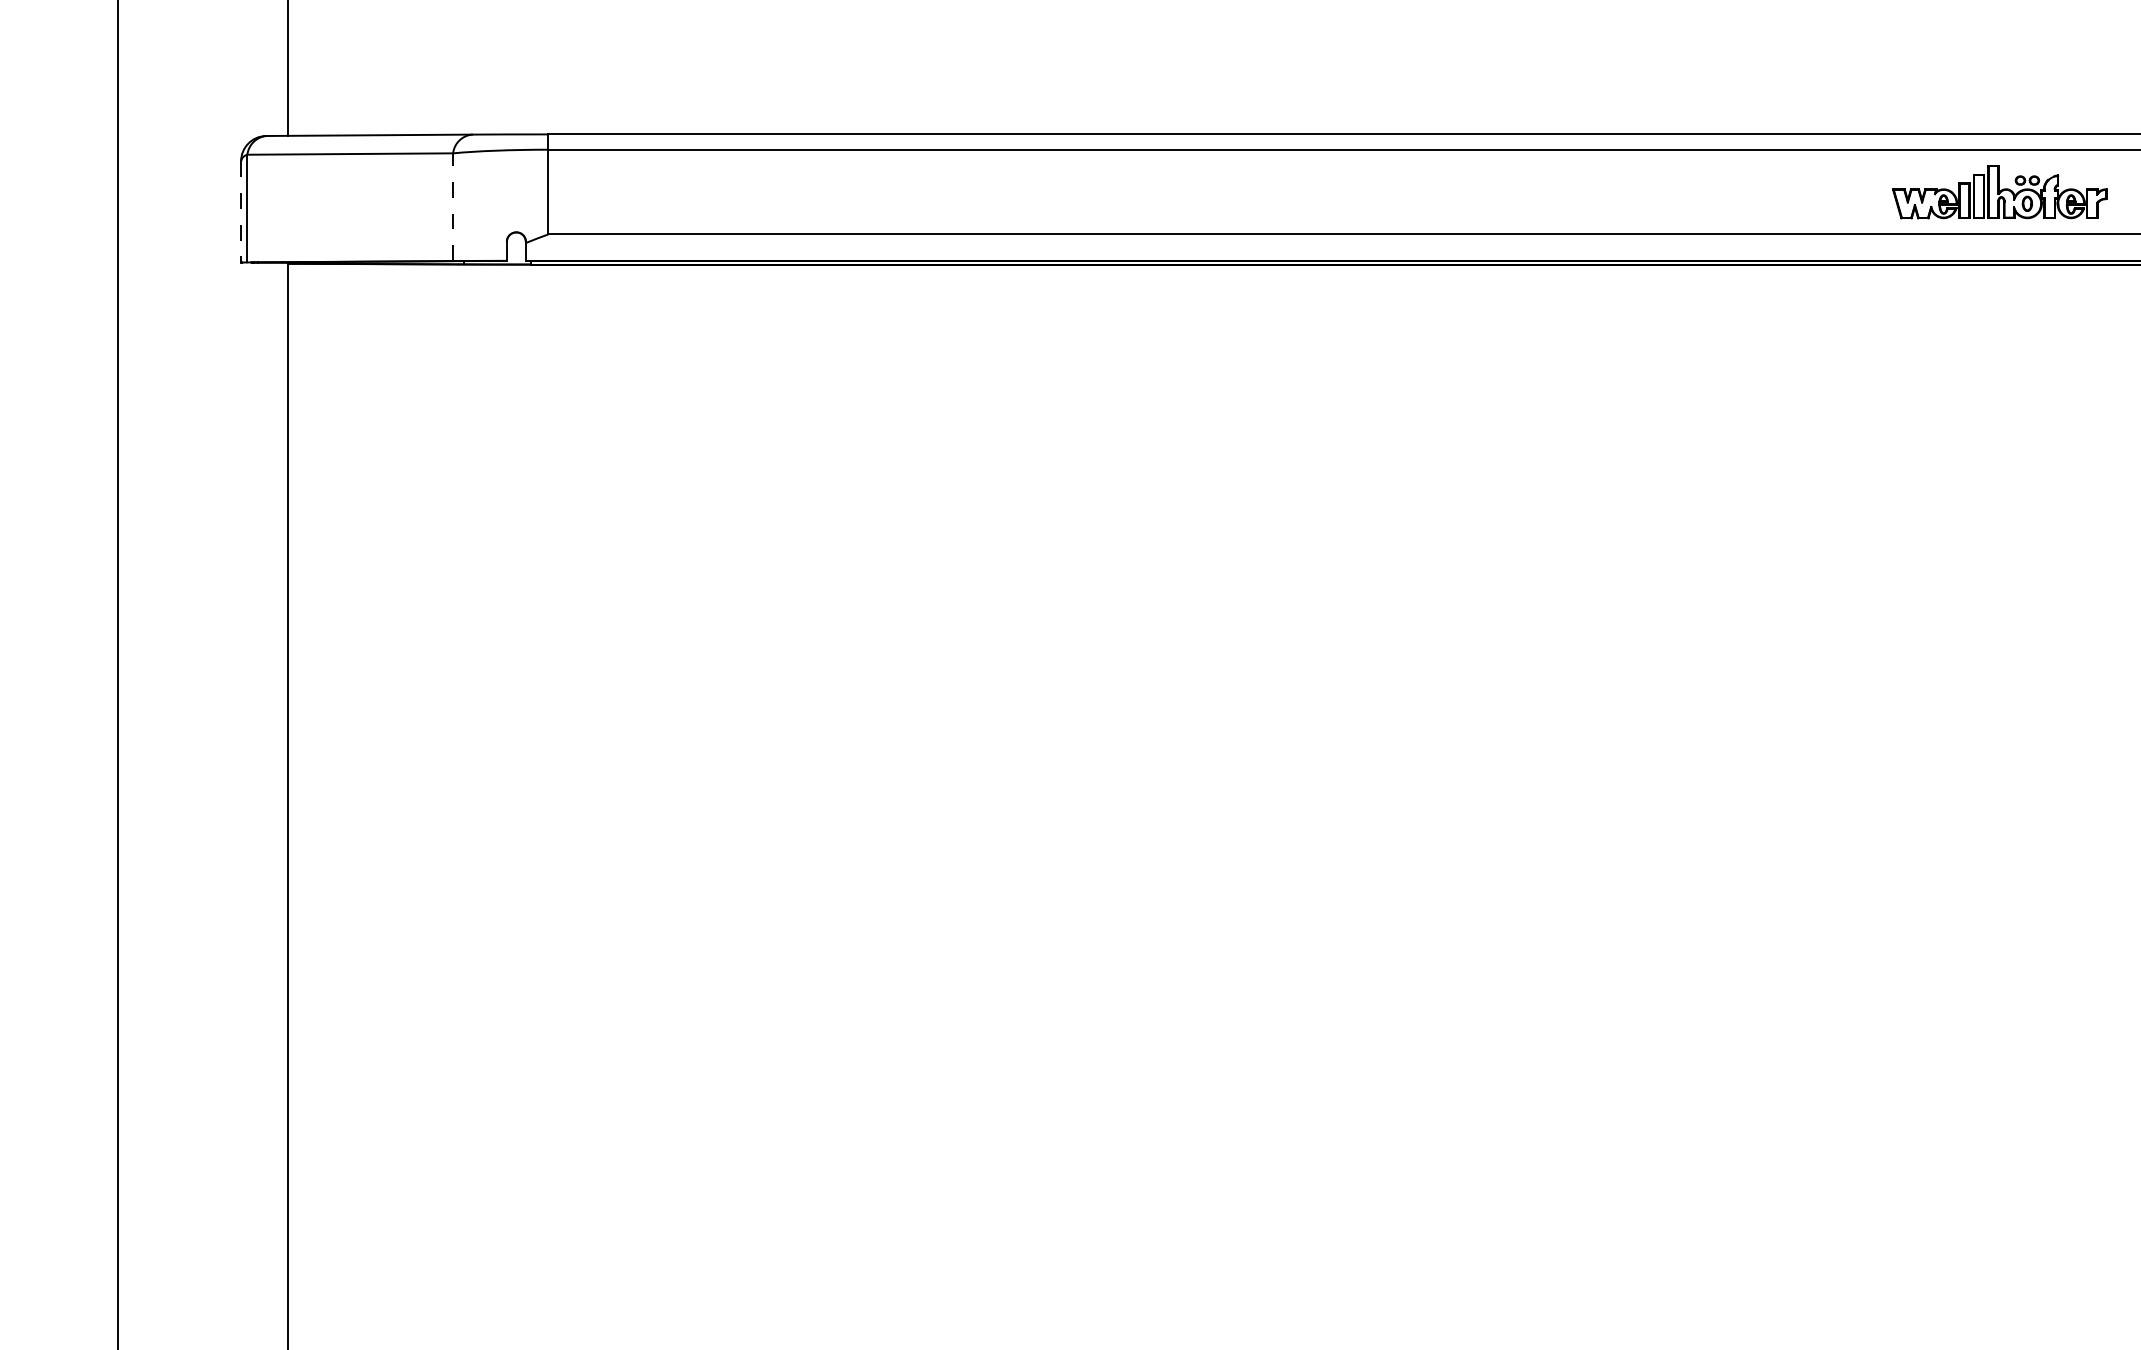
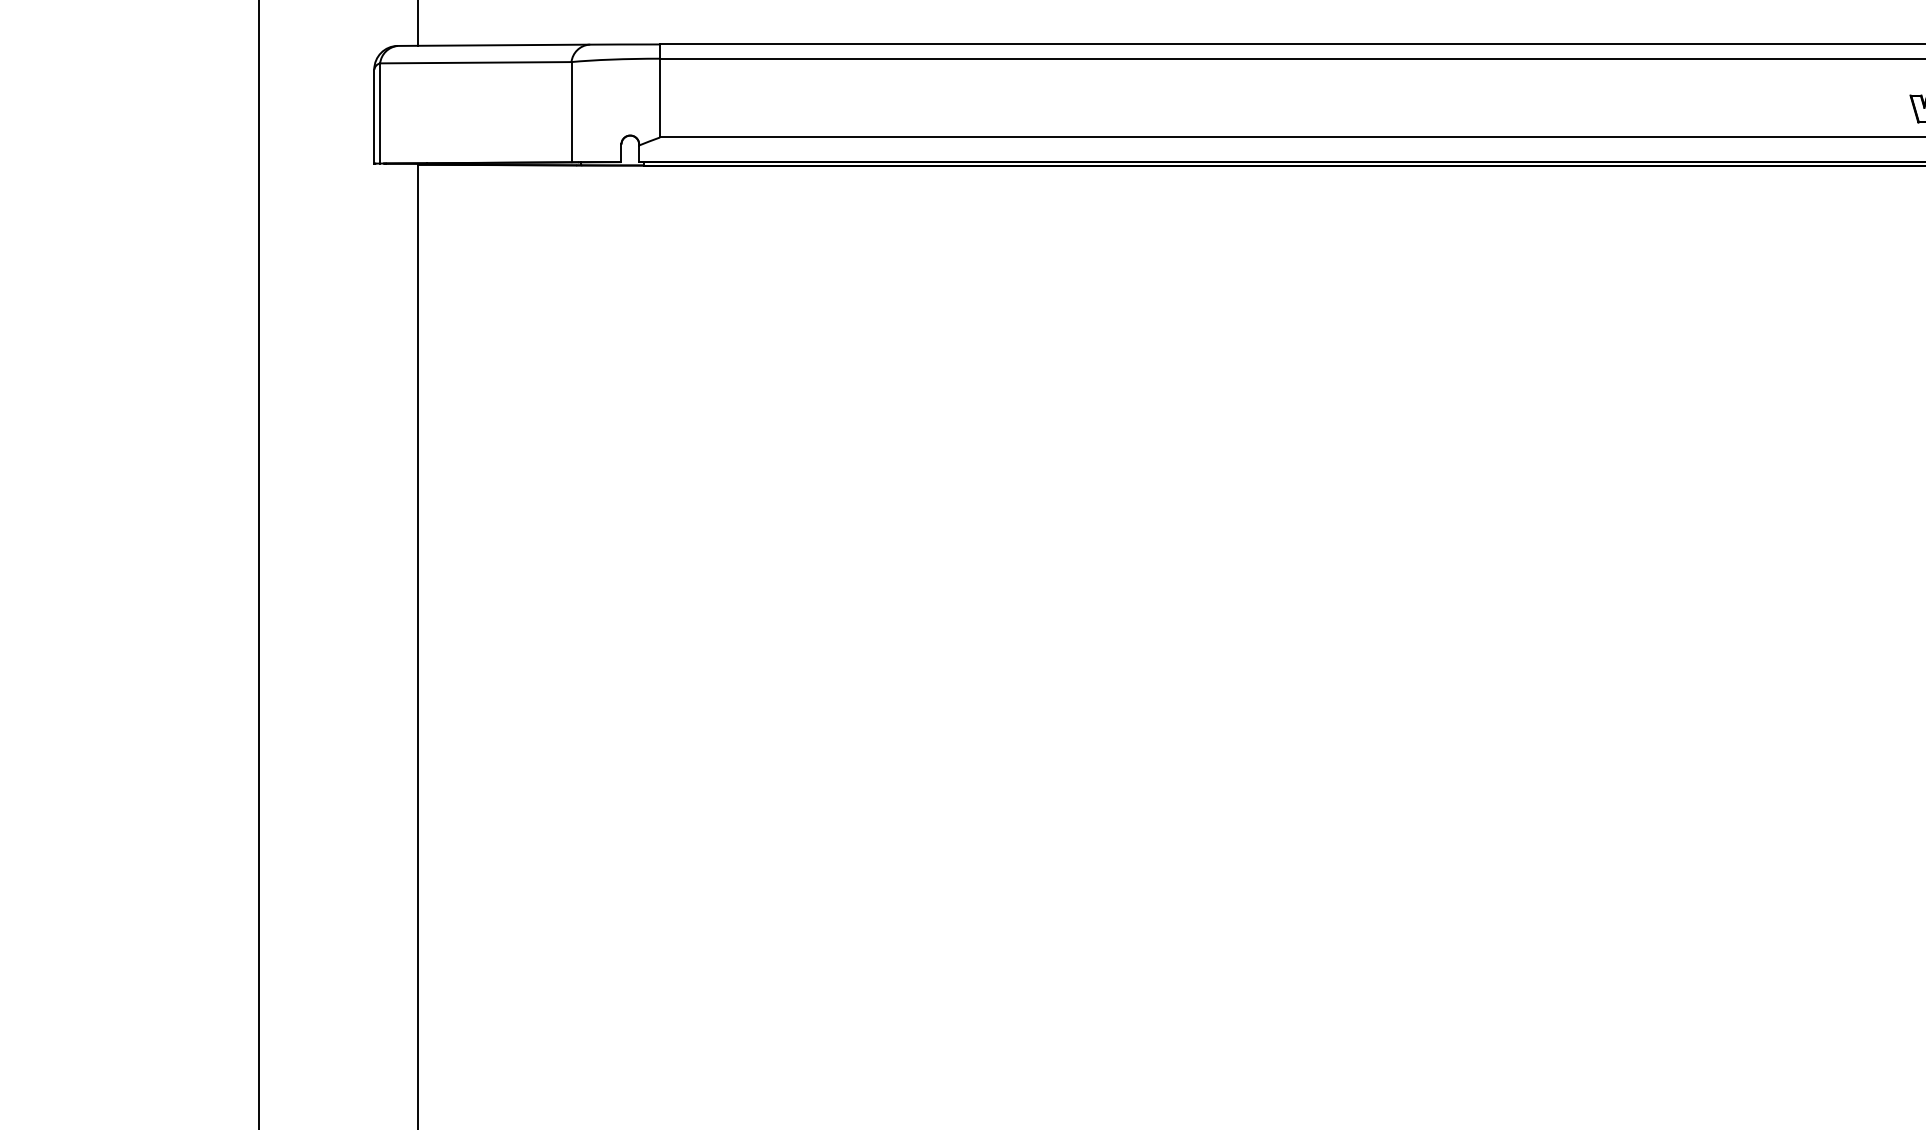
line: (453, 207) -> (571, 112), dashed -> solid
line: (241, 211) -> (374, 116), dashed -> solid

